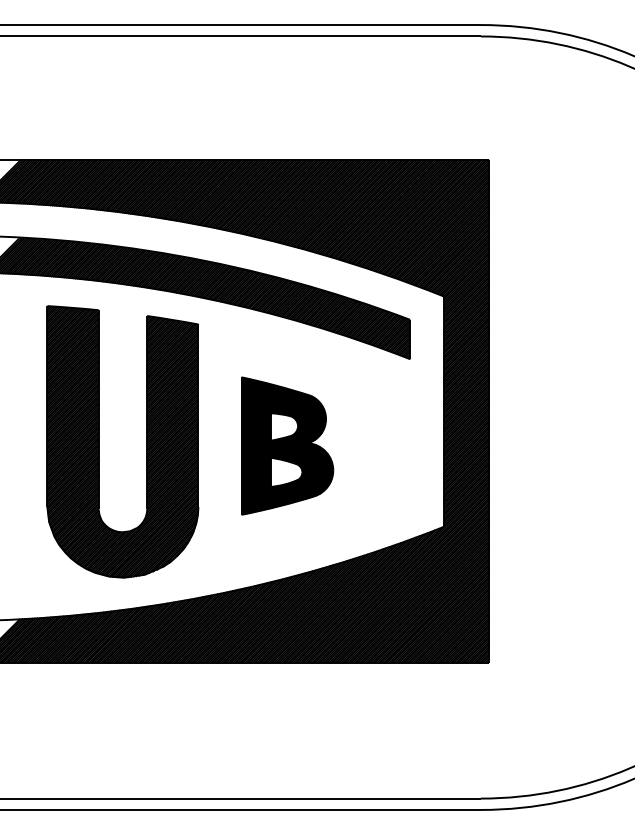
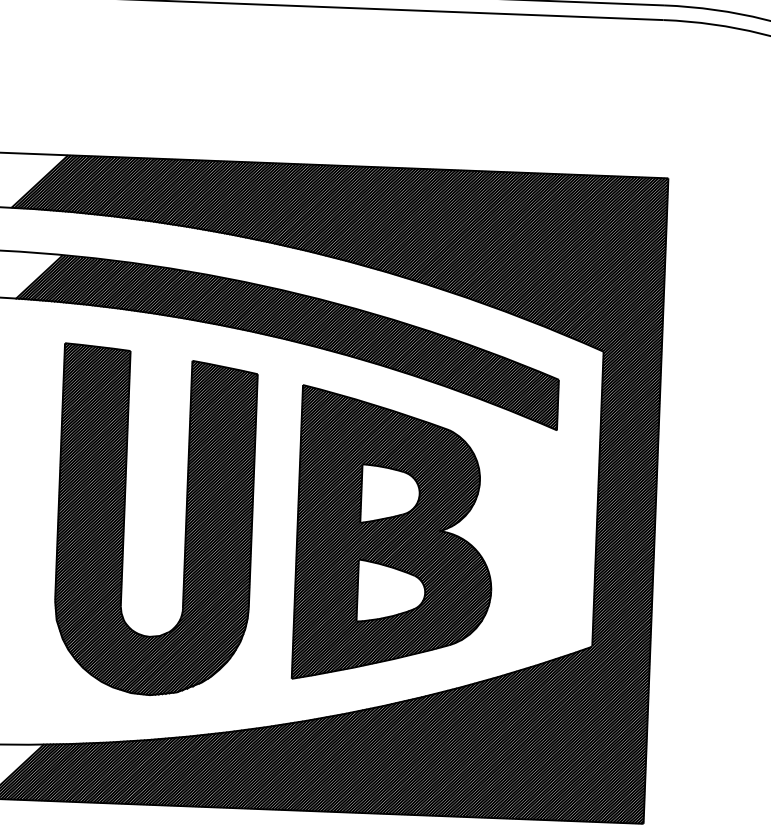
part: (99, 441) -> (125, 519), moved
part: (287, 445) -> (395, 534), size x1.67

